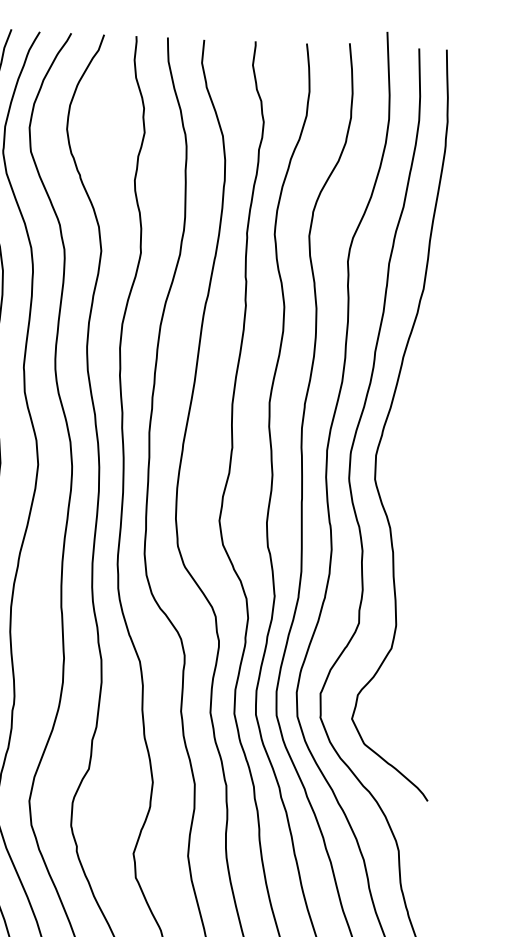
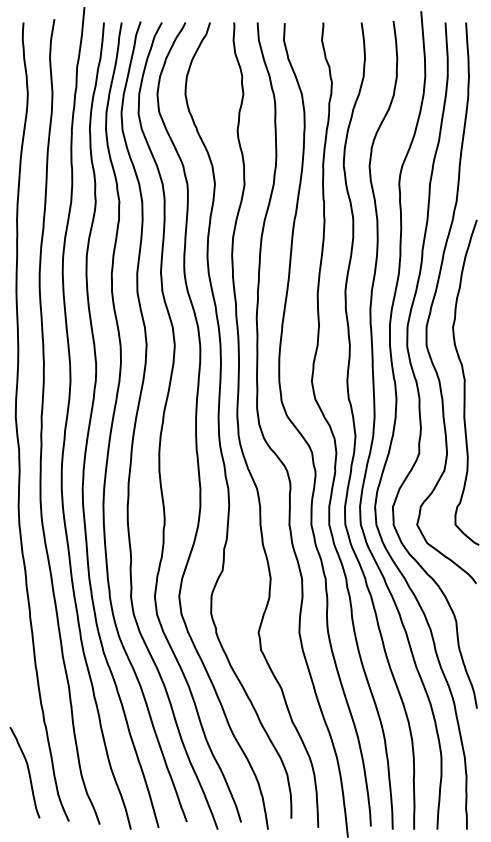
curve: (425, 531) -> (465, 382), added

